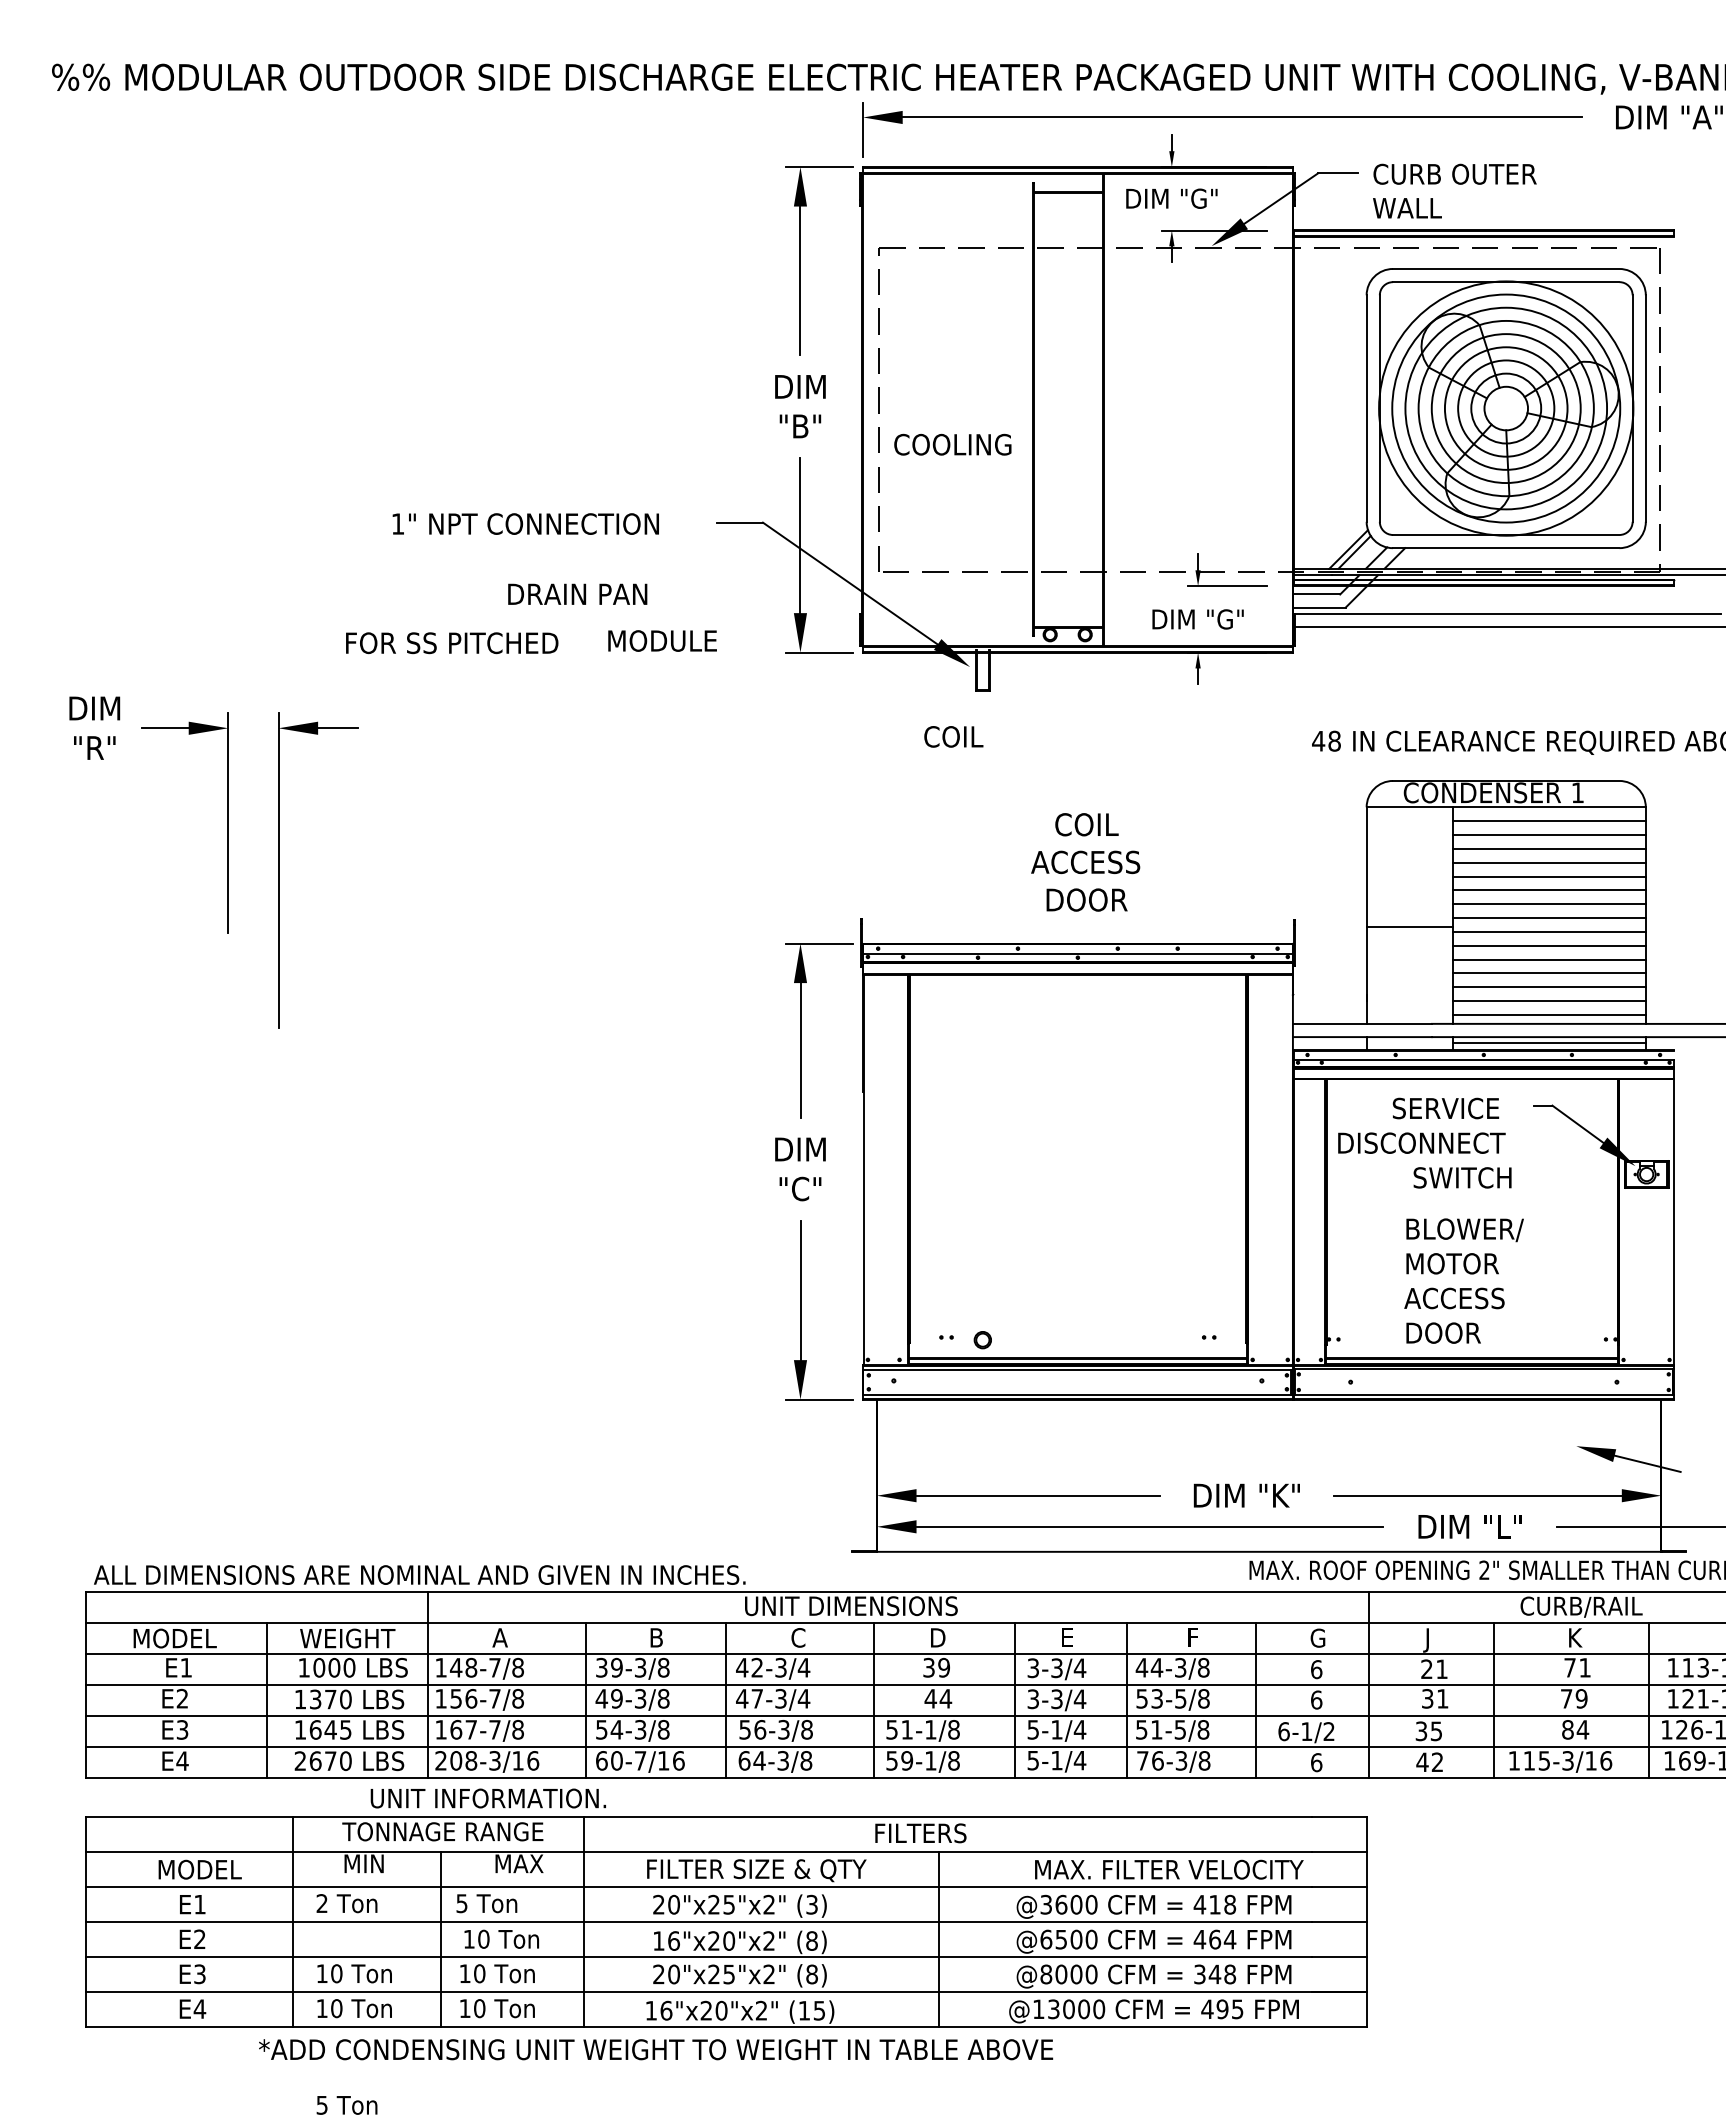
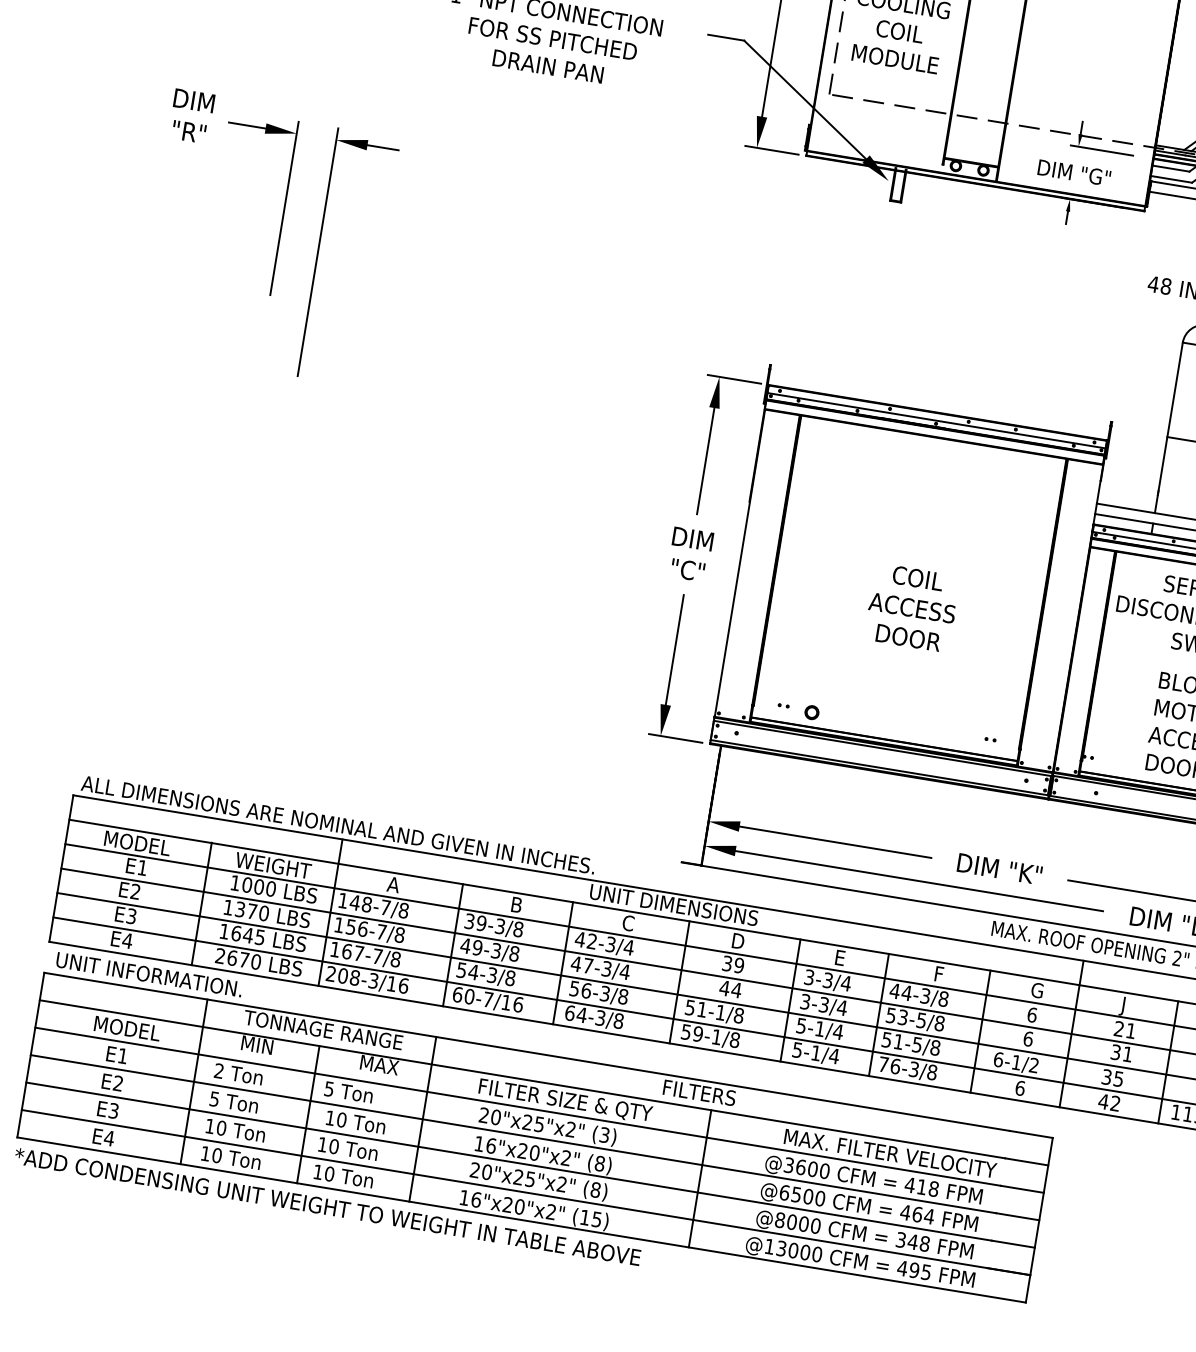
text: (577, 593) -> (548, 65), moved
text: (662, 640) -> (895, 58), moved
text: (452, 643) -> (553, 39), moved
text: (953, 736) -> (899, 31), moved
text: (1085, 862) -> (912, 608), moved
text: (487, 1798) -> (148, 974), moved
text: (656, 2049) -> (328, 1206), moved
text: (346, 2105) -> (233, 1102), moved

